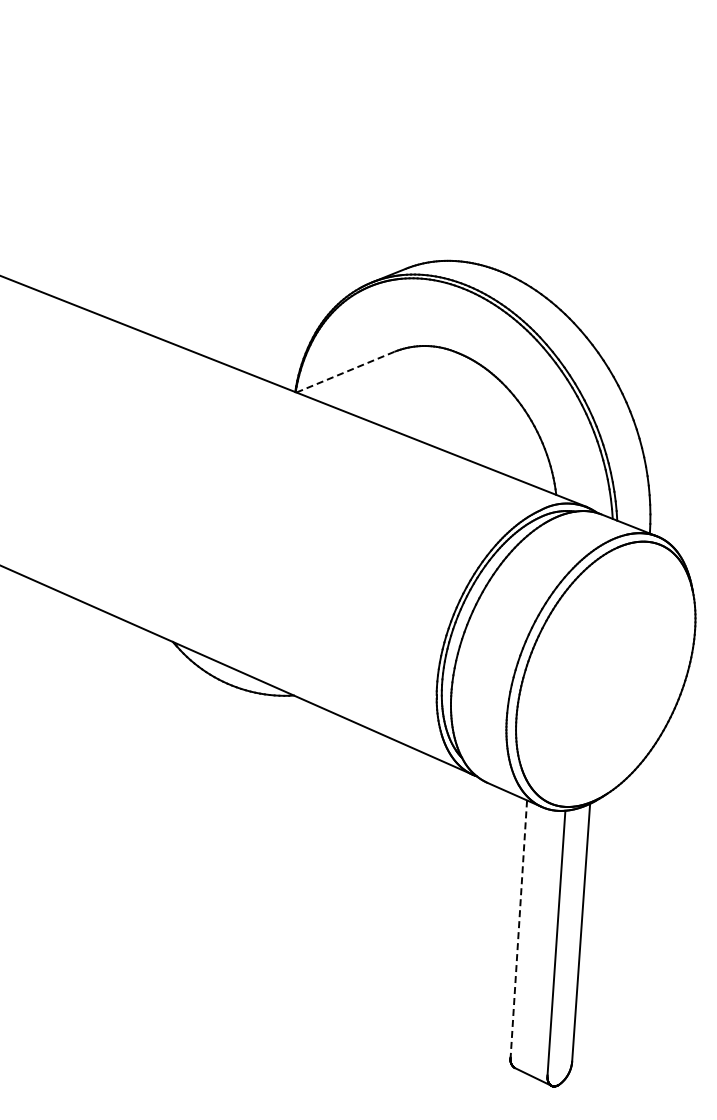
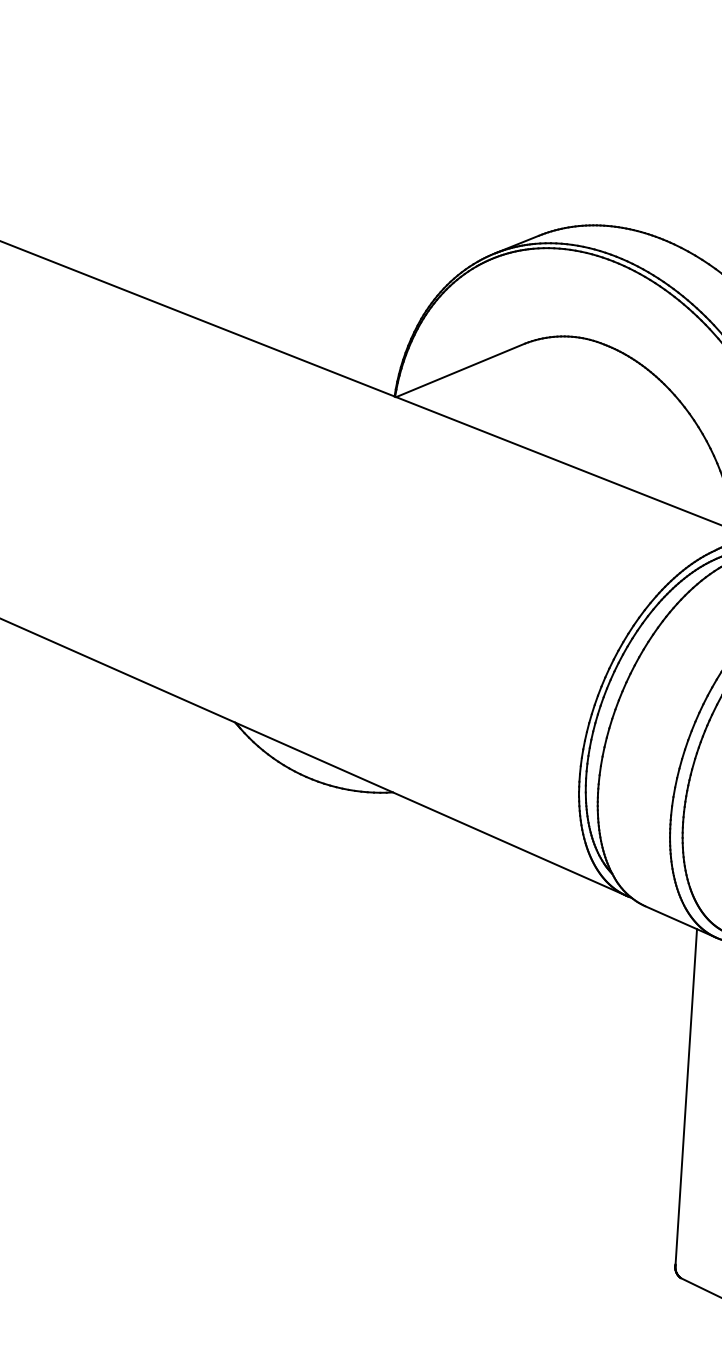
line: (345, 371) -> (460, 369), dashed -> solid
line: (518, 928) -> (685, 1096), dashed -> solid

